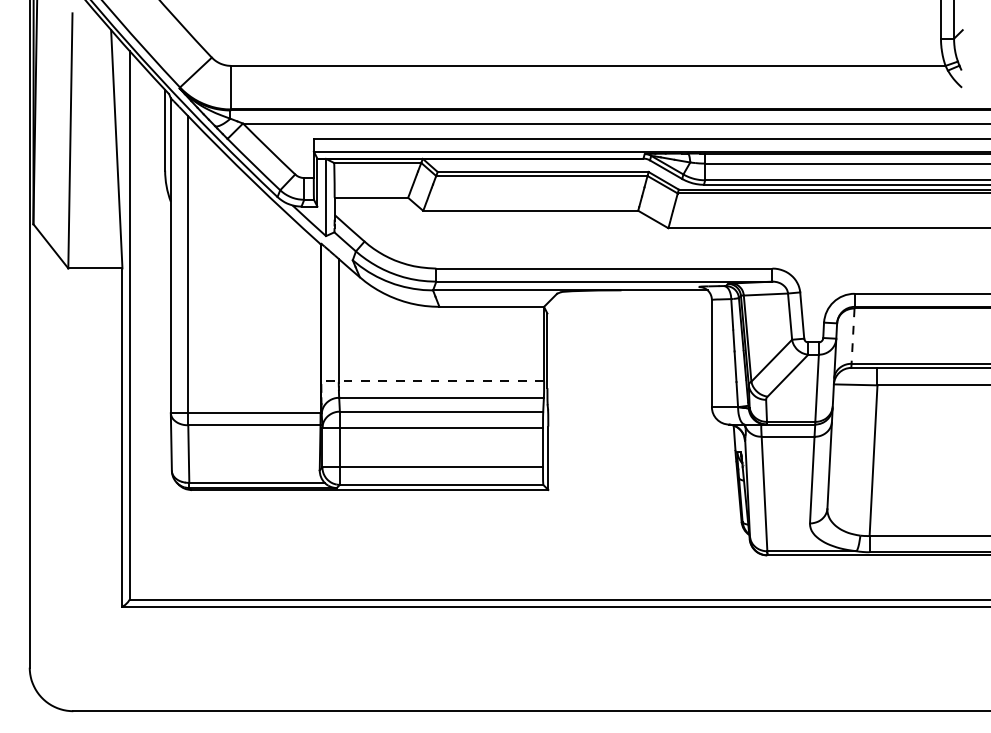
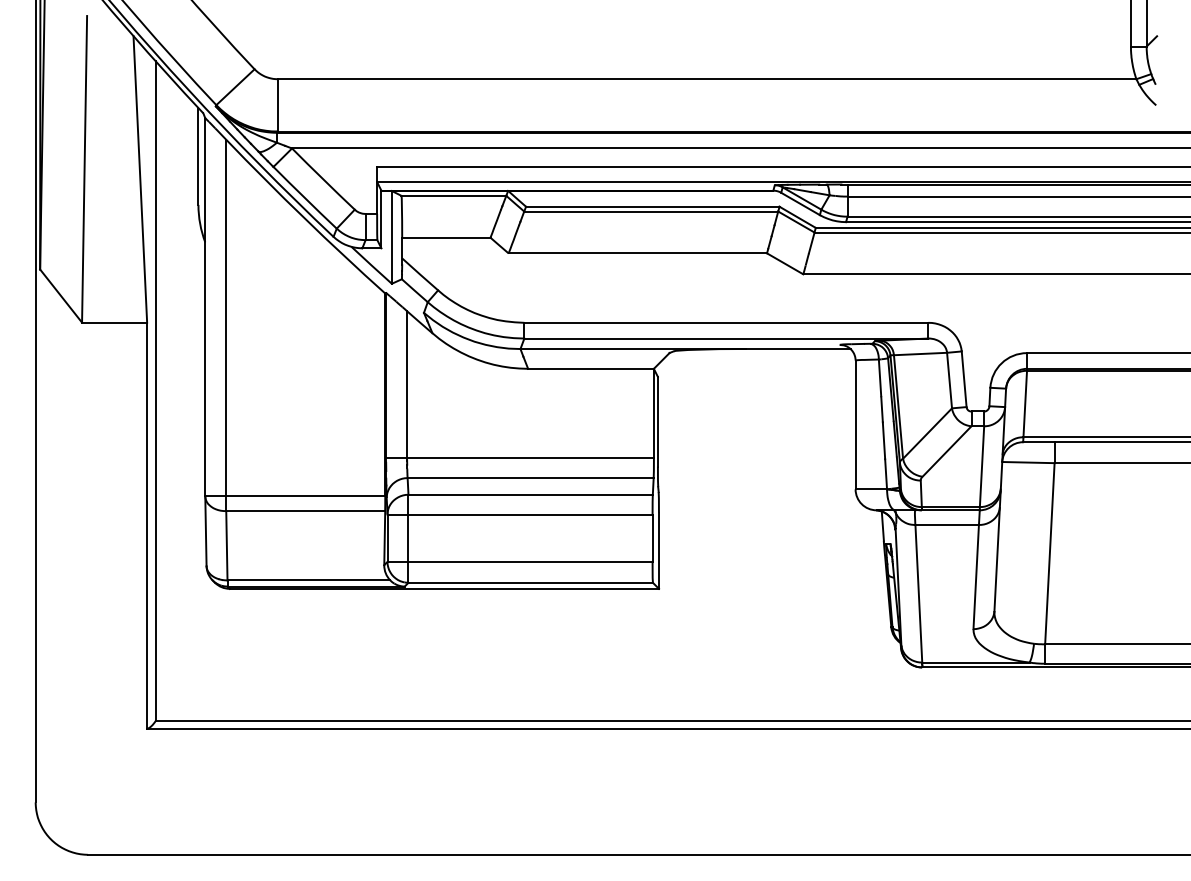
line: (853, 336) -> (1025, 404), dashed -> solid
line: (432, 381) -> (519, 458), dashed -> solid

